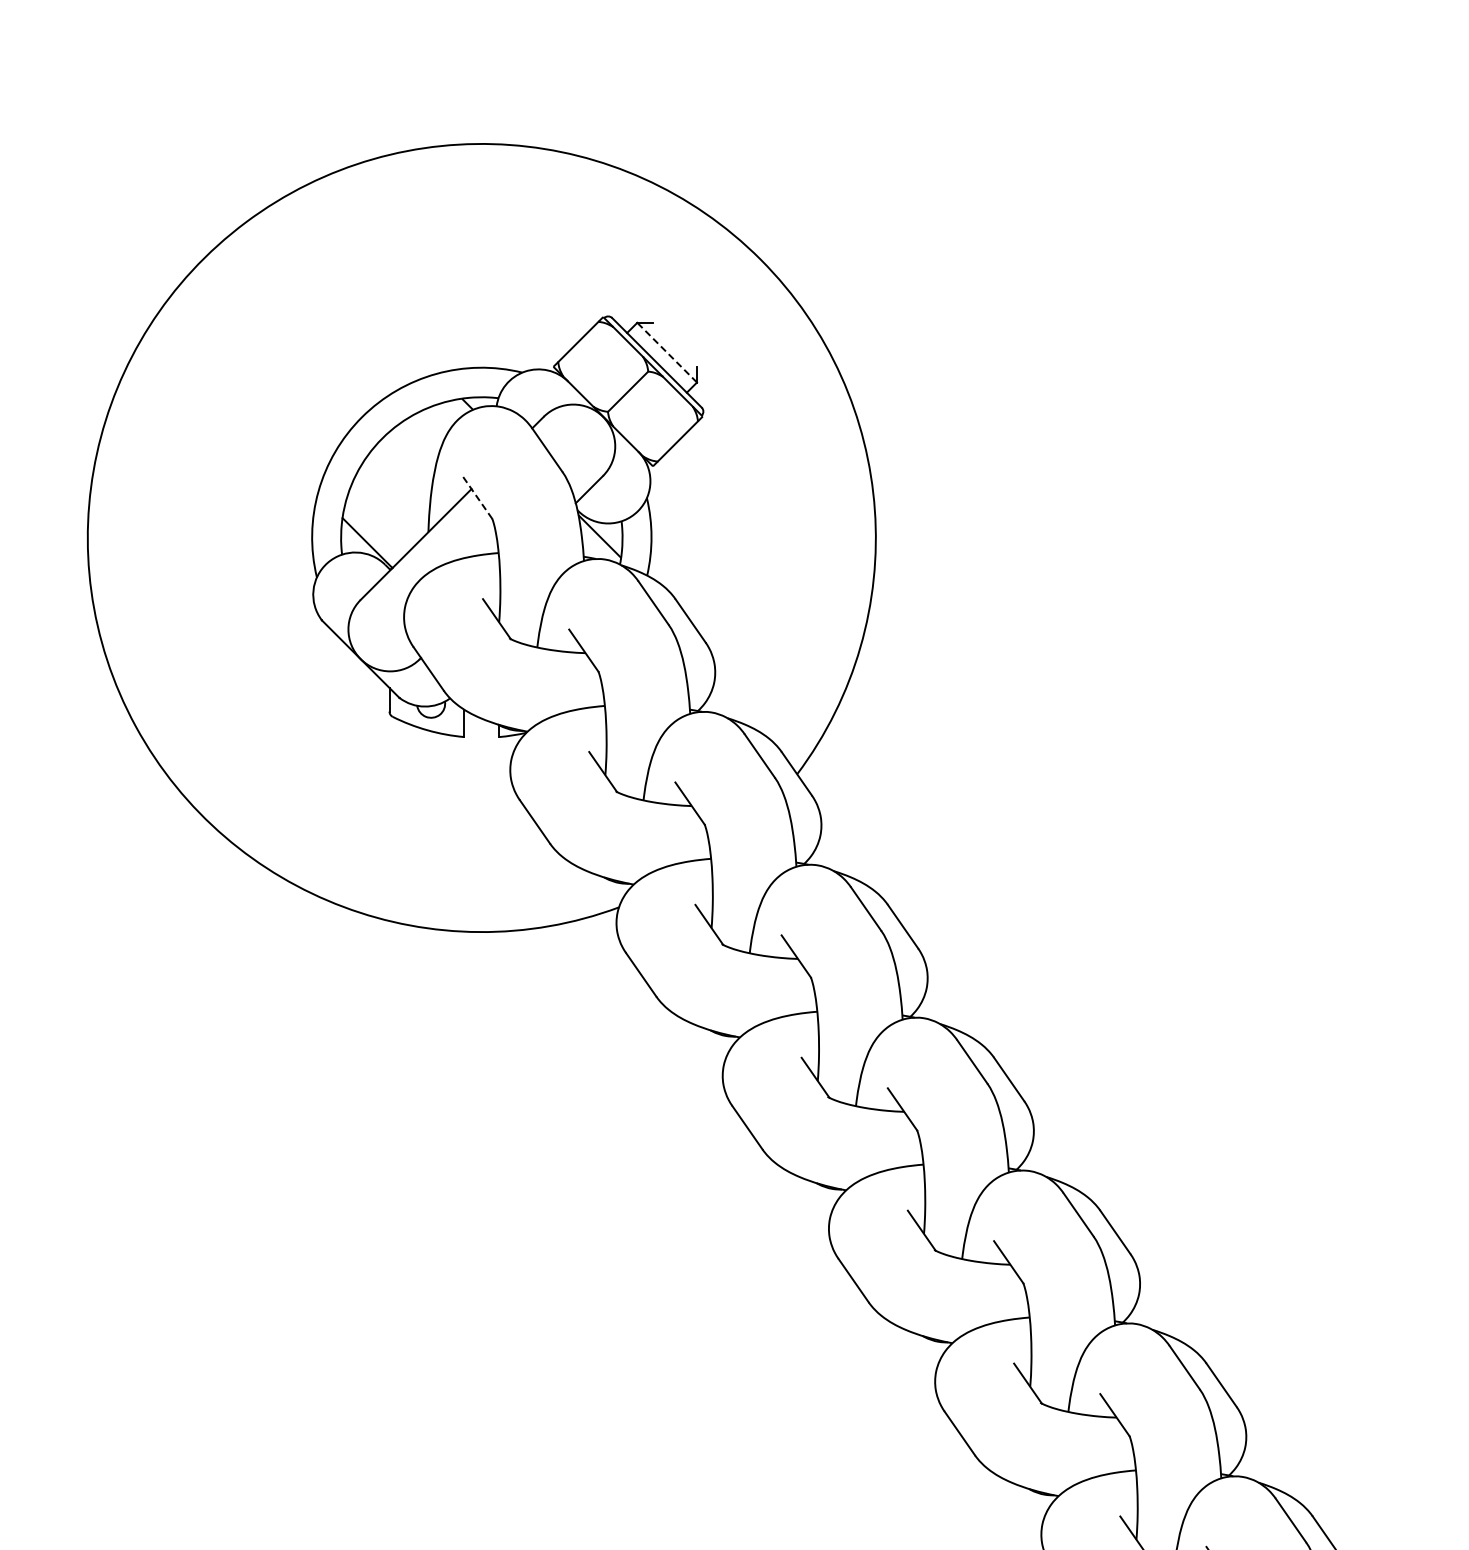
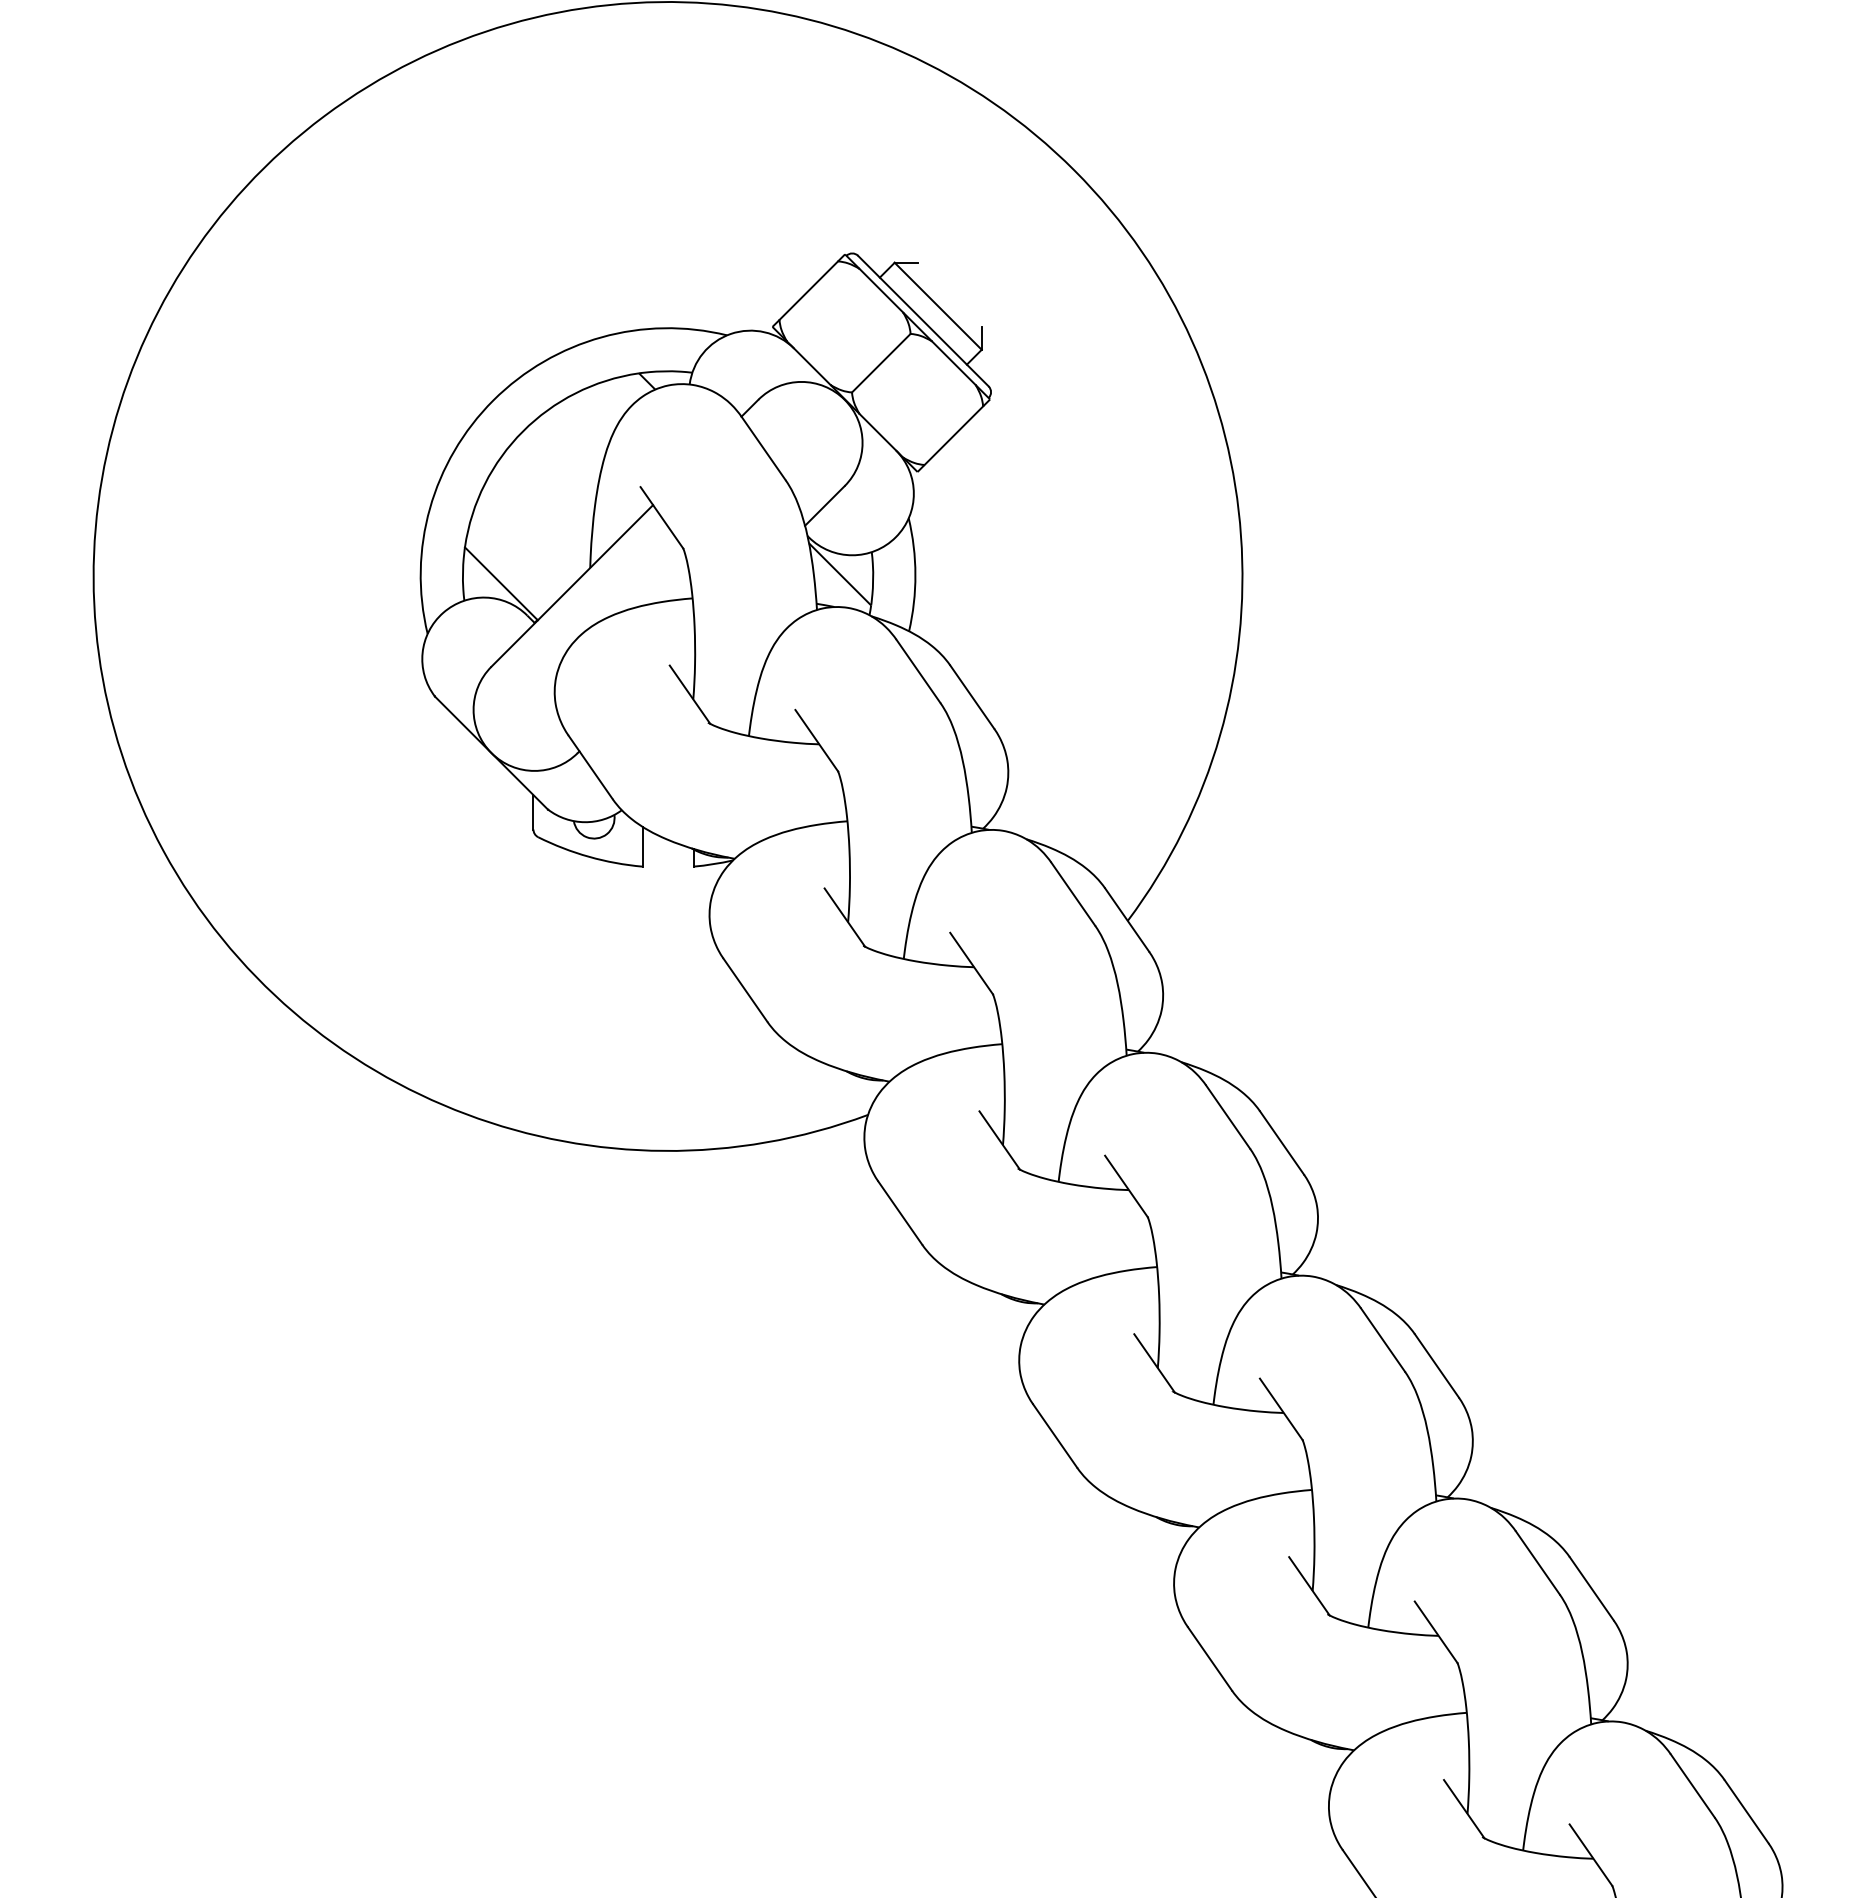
line: (666, 352) -> (937, 306), dashed -> solid
line: (477, 497) -> (661, 517), dashed -> solid

